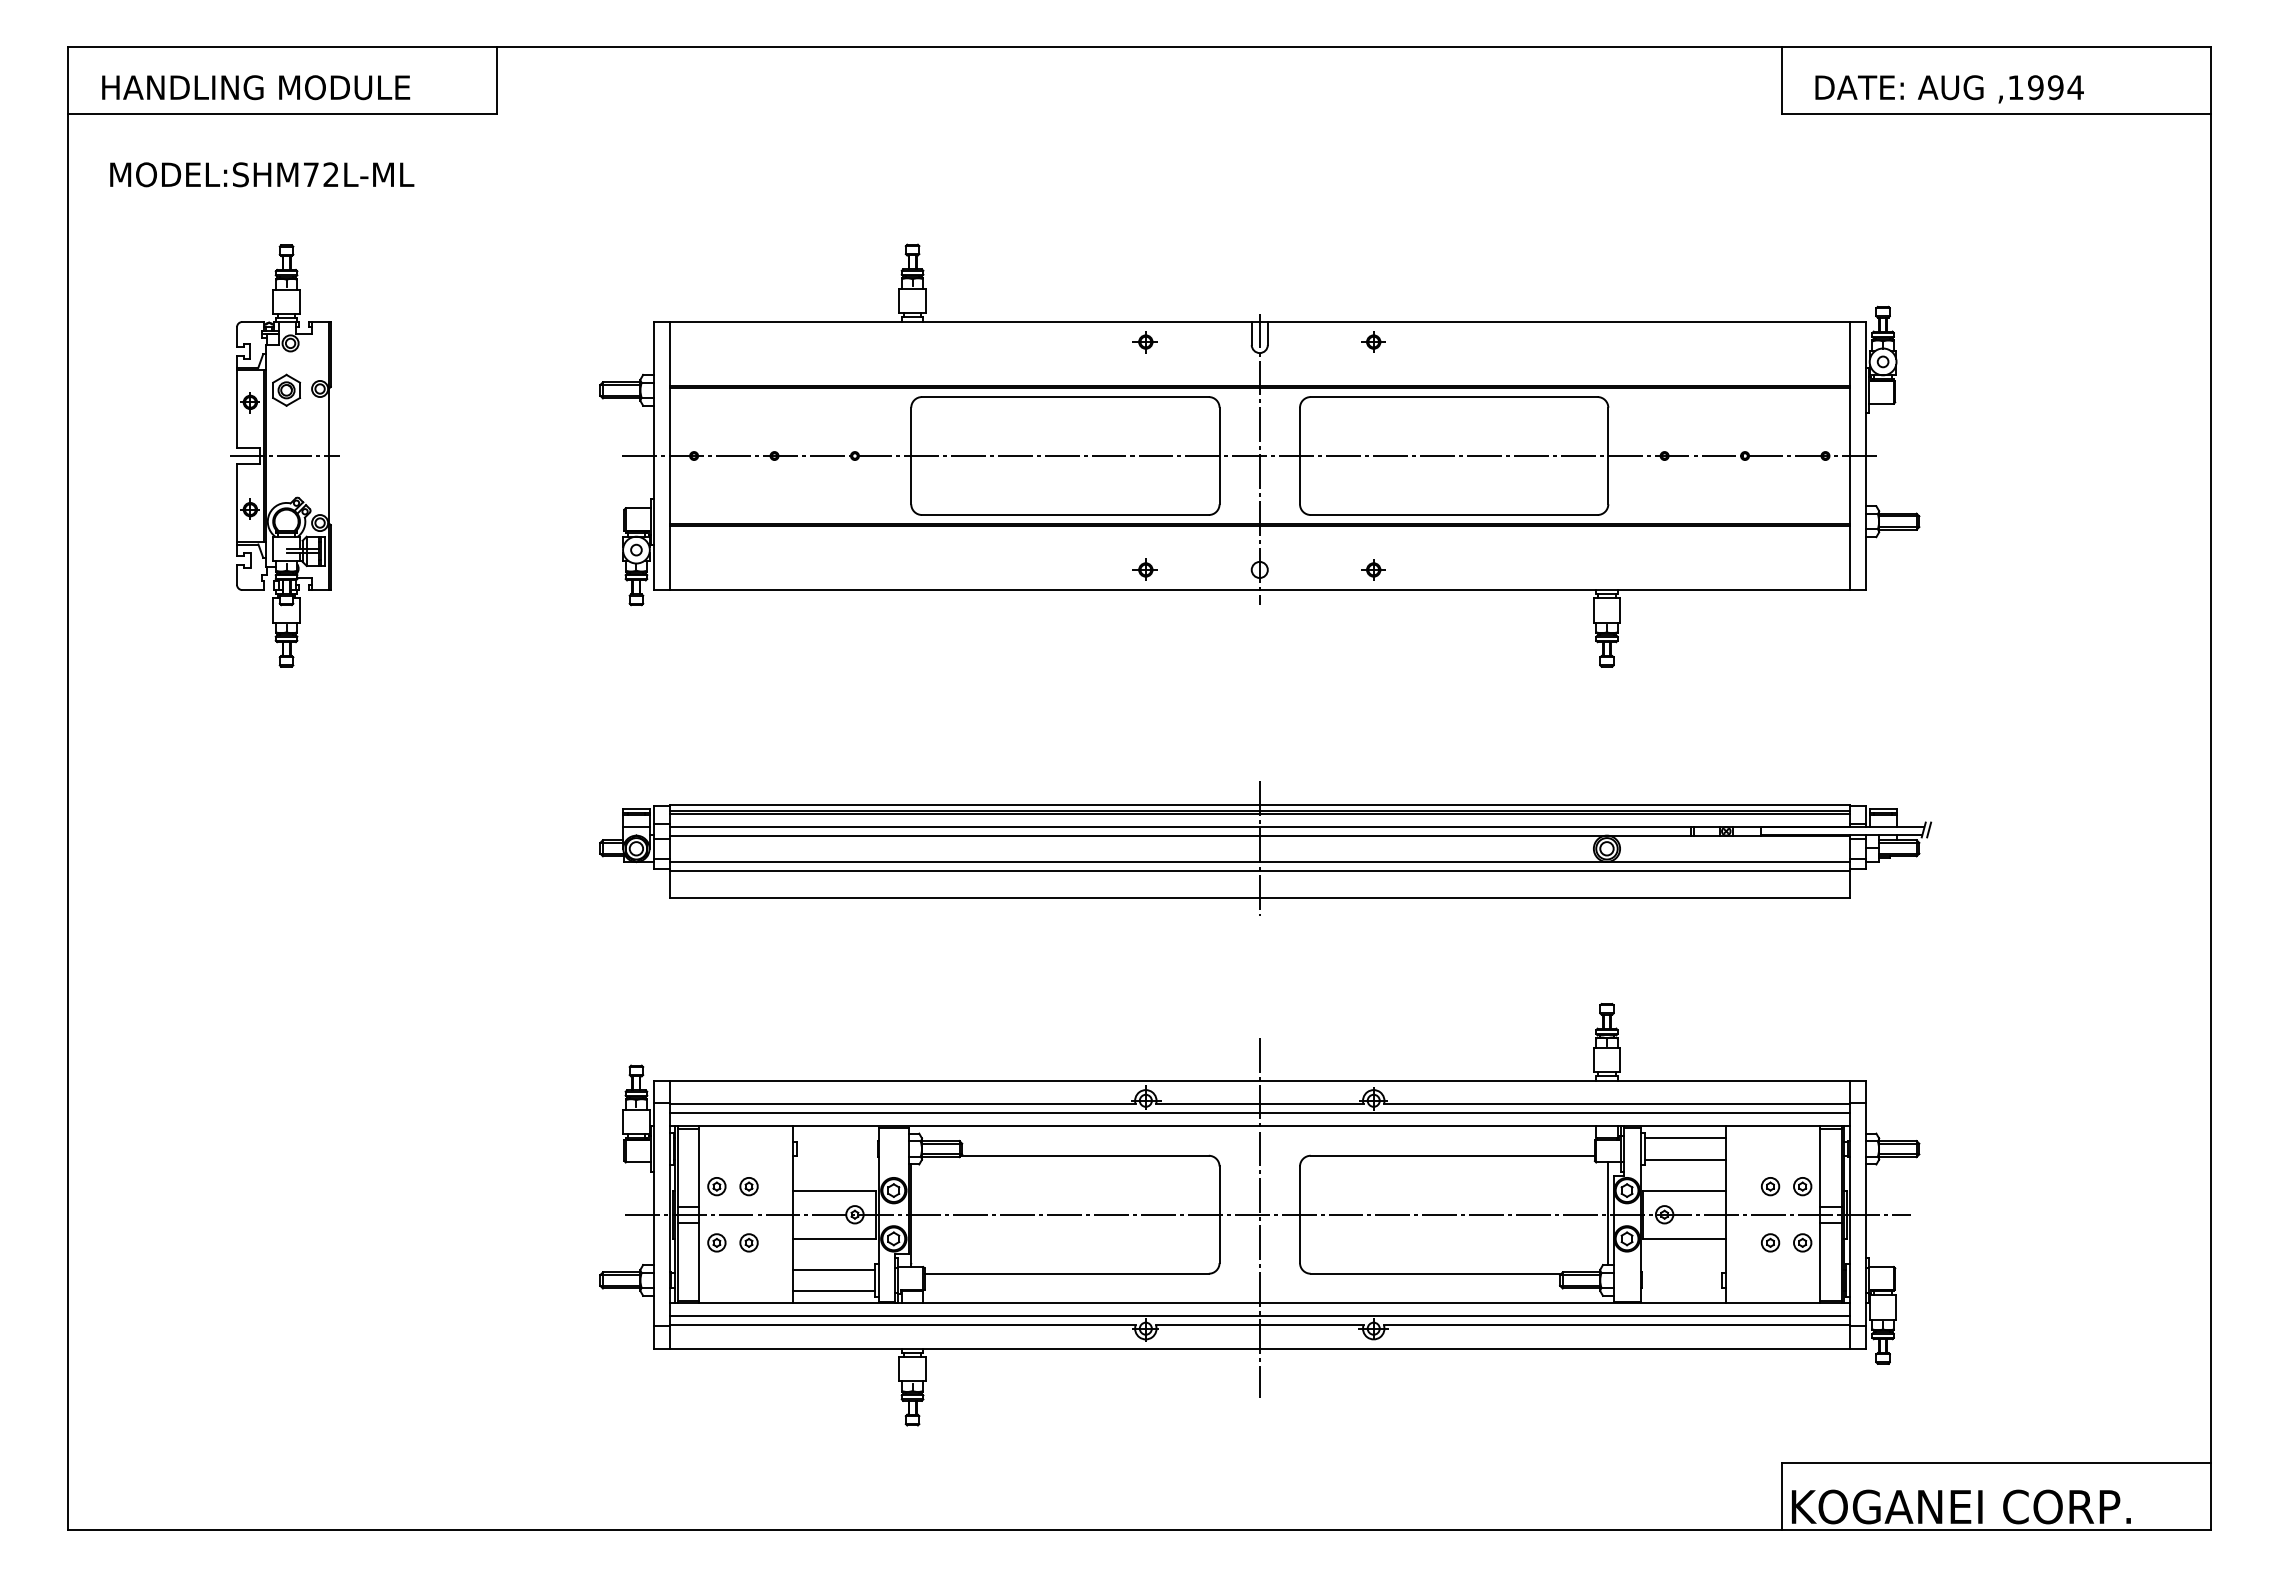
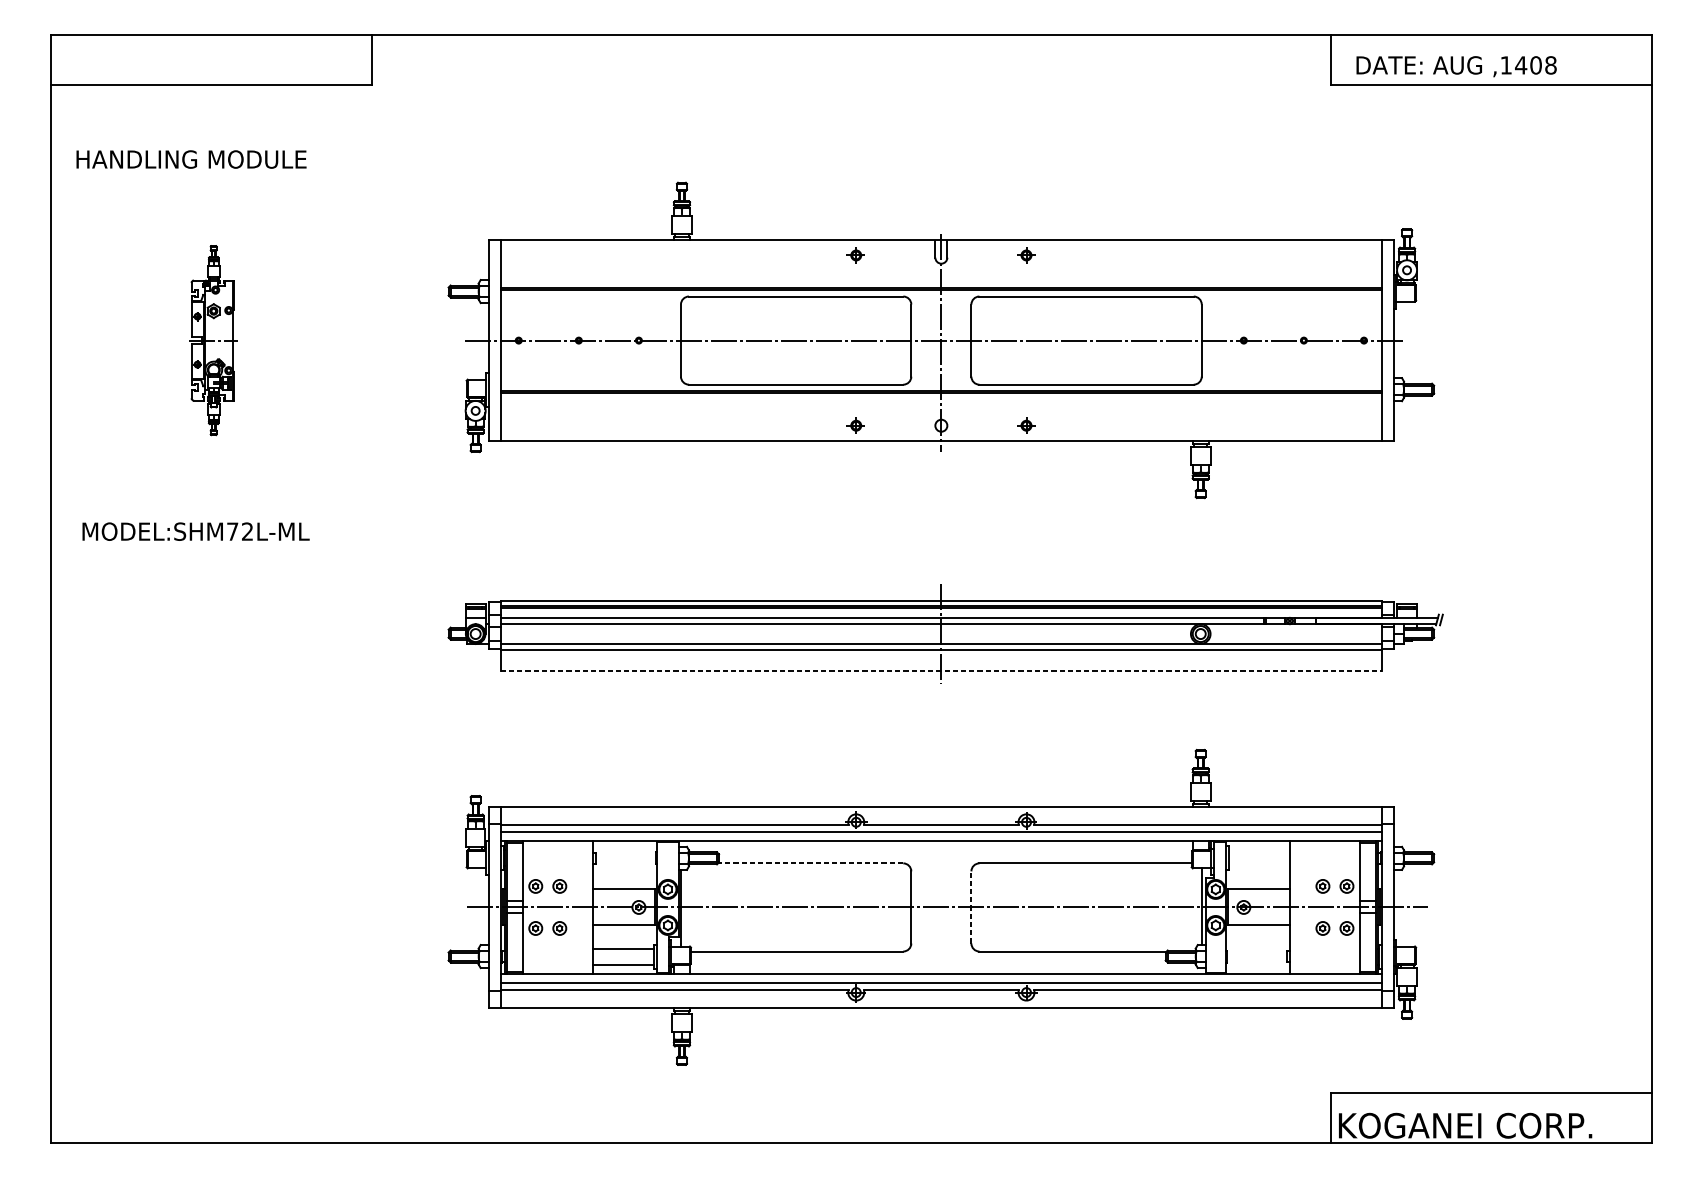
text: (256, 87) -> (191, 159), moved
text: (2055, 87) -> (1535, 65), ,1994 -> ,1408
text: (262, 174) -> (196, 531), moved
part: (284, 455) -> (212, 340), size x0.6
line: (1259, 898) -> (941, 671), solid -> dashed
line: (1685, 1138) -> (1259, 850), removed
line: (1084, 1155) -> (810, 863), solid -> dashed
line: (1685, 1159) -> (1259, 866), removed
line: (1300, 1214) -> (971, 907), solid -> dashed
line: (1259, 1217) -> (941, 909), removed

